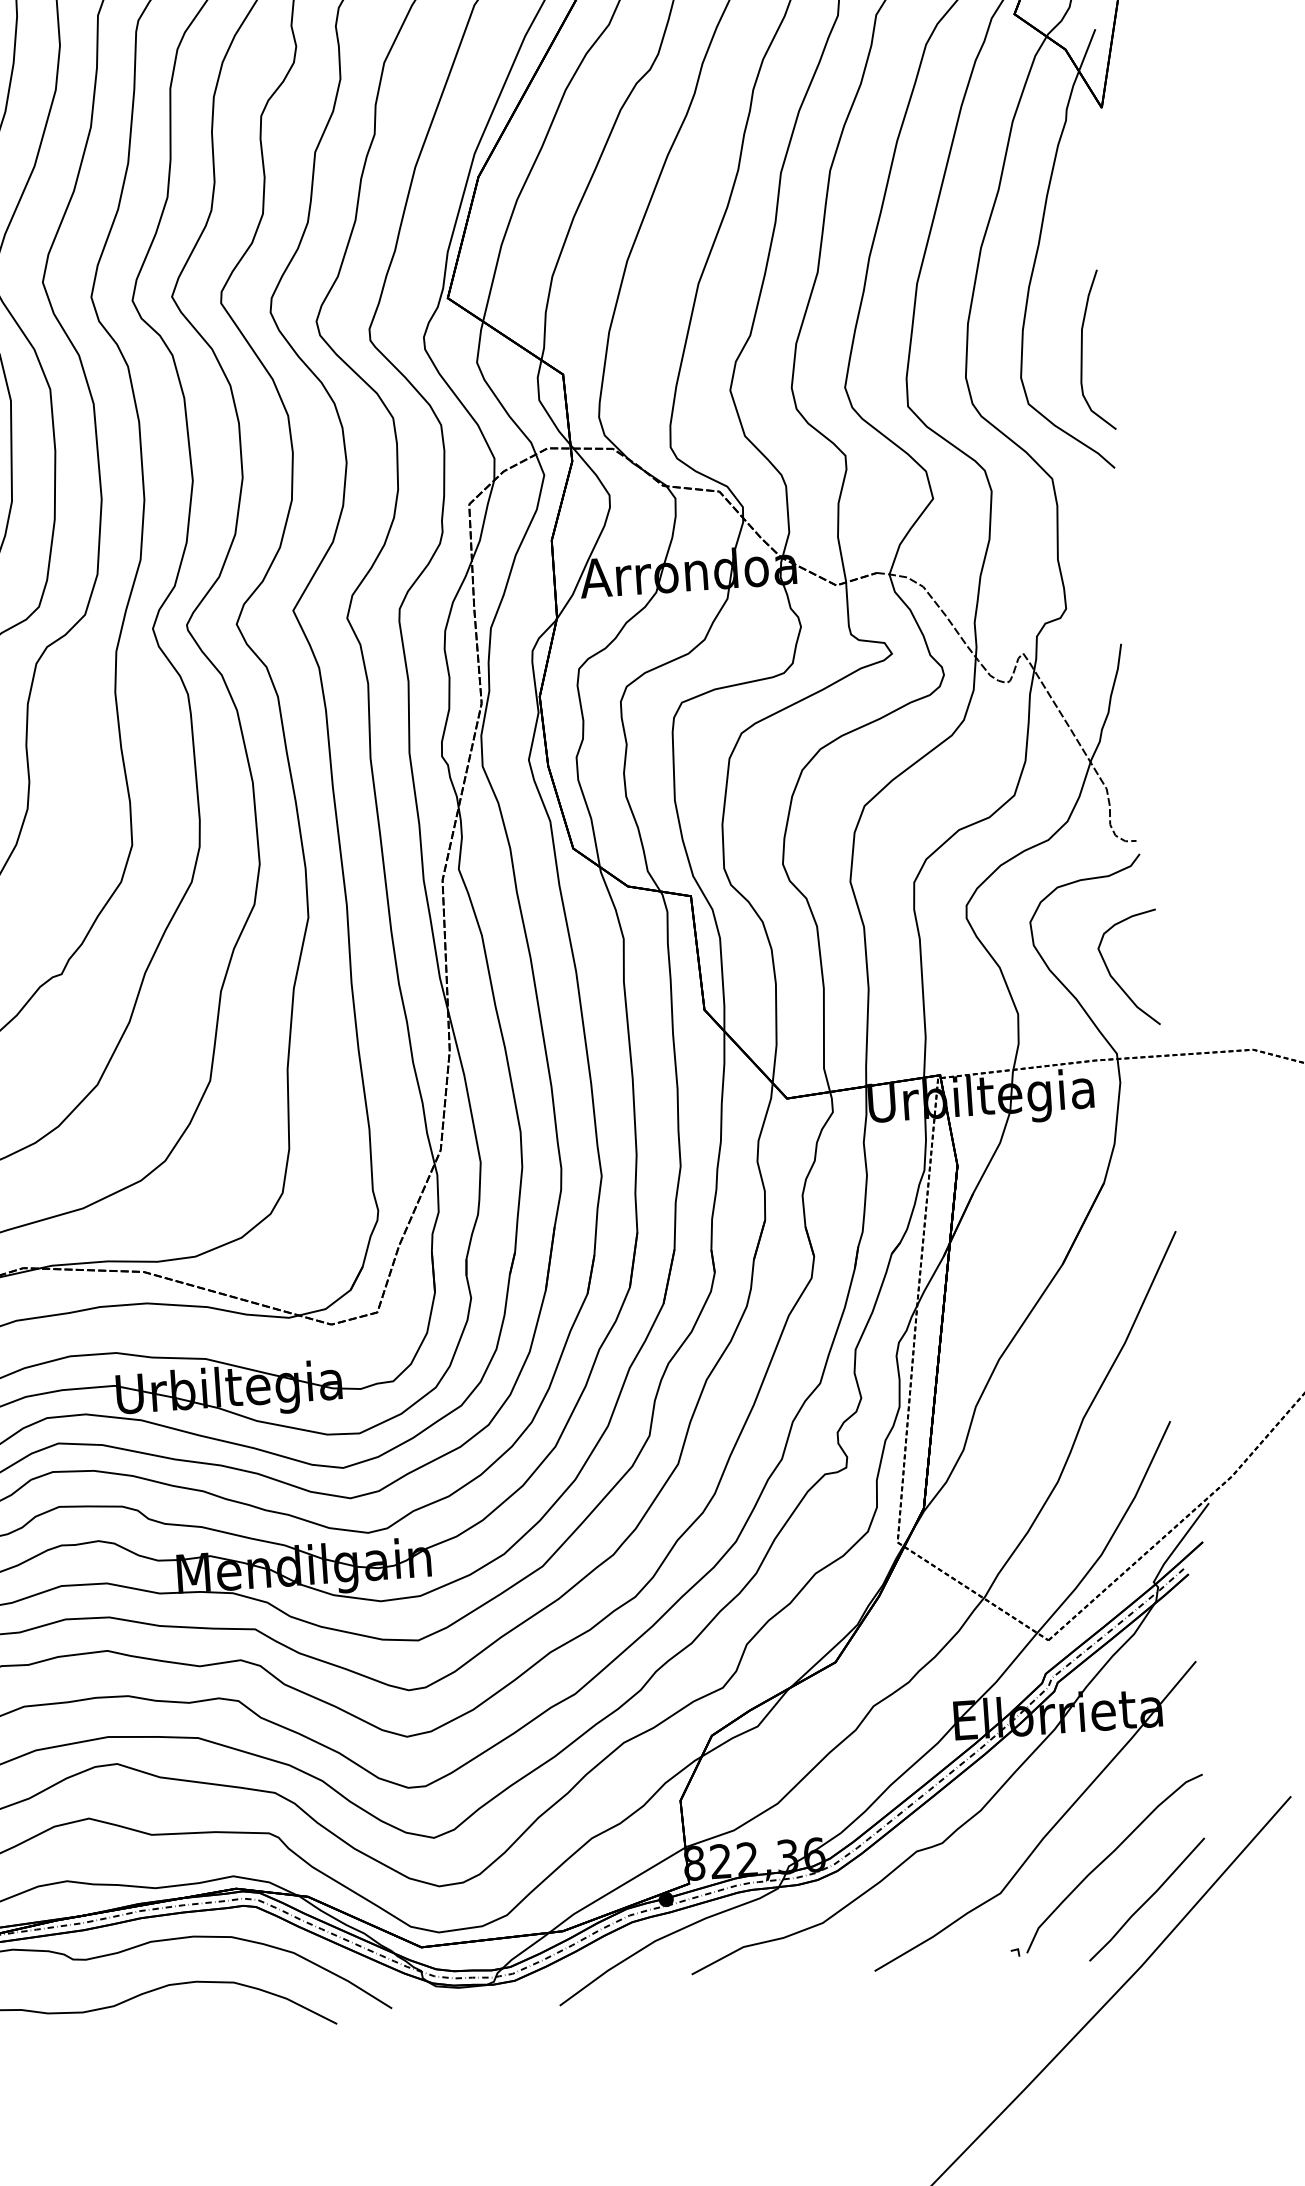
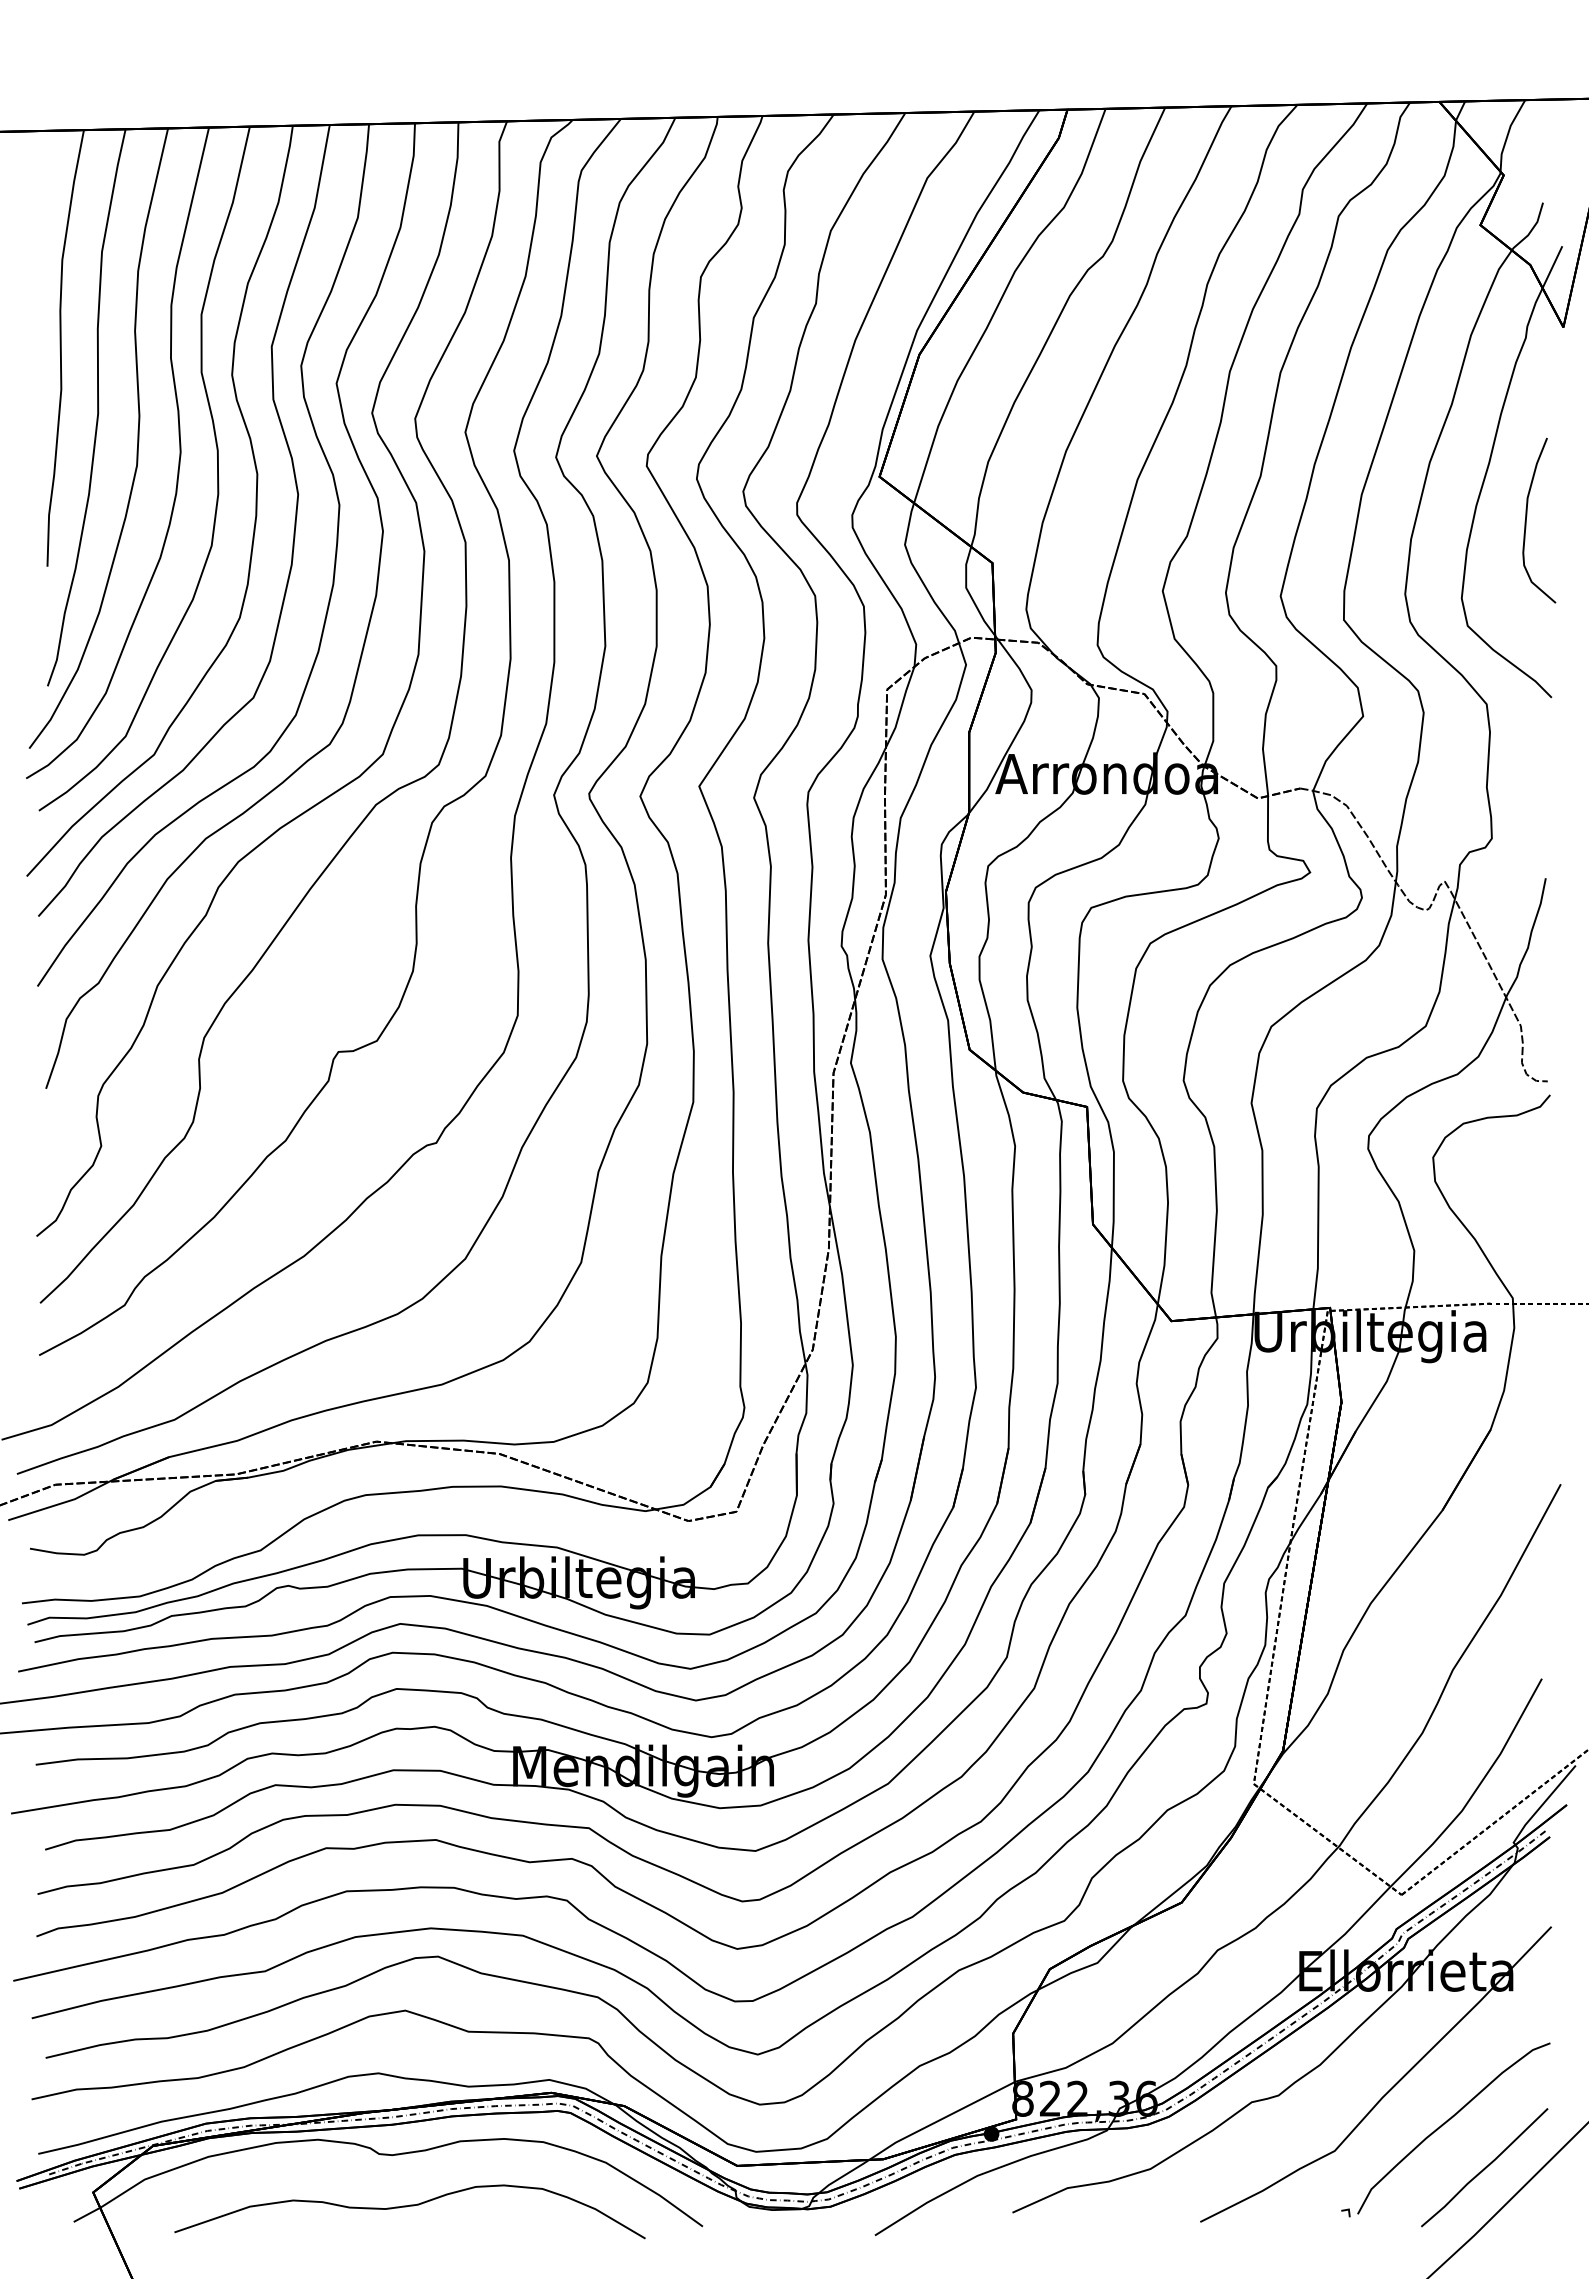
curve: (1083, 347) -> (1527, 516), moved
curve: (1116, 980) -> (1517, 1223), removed

